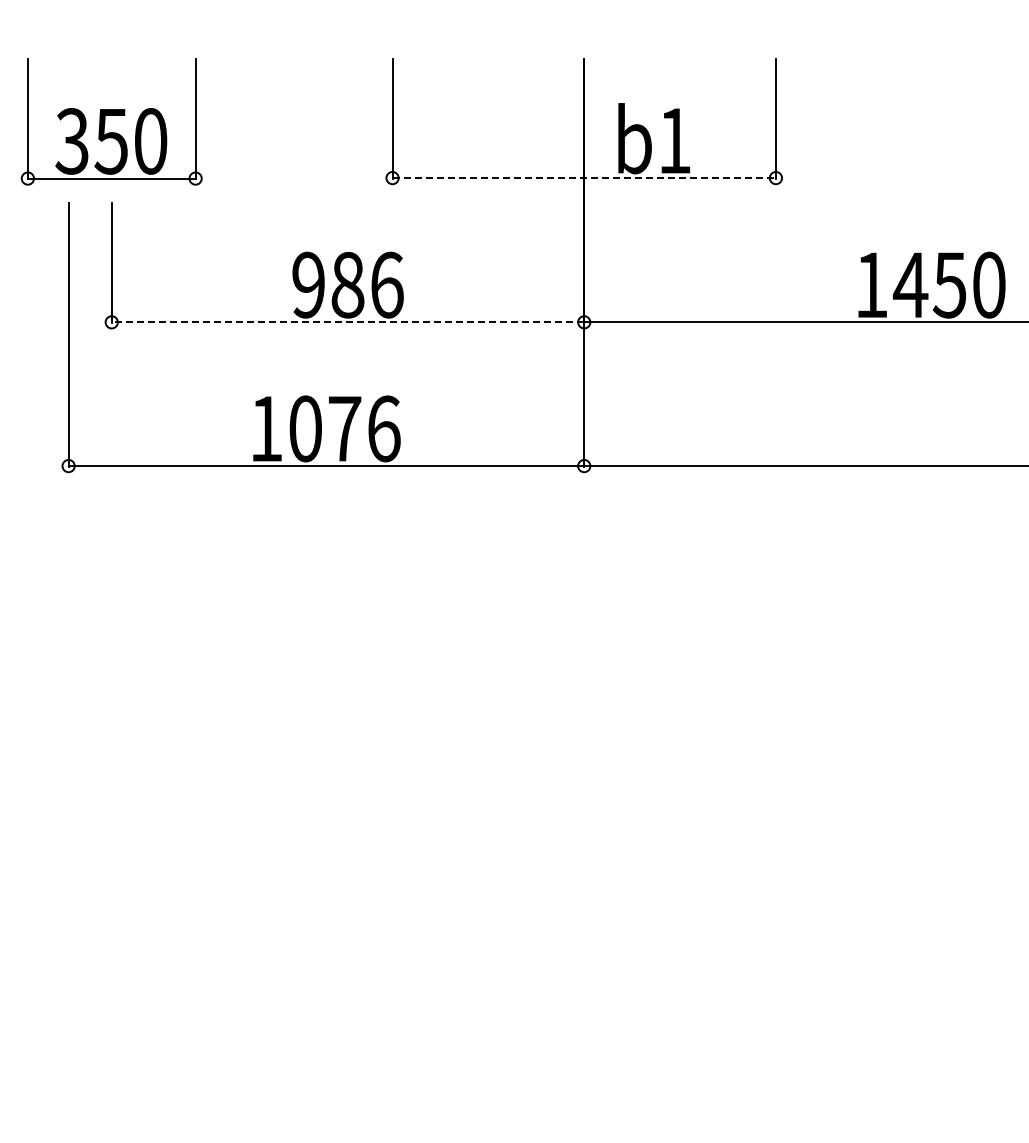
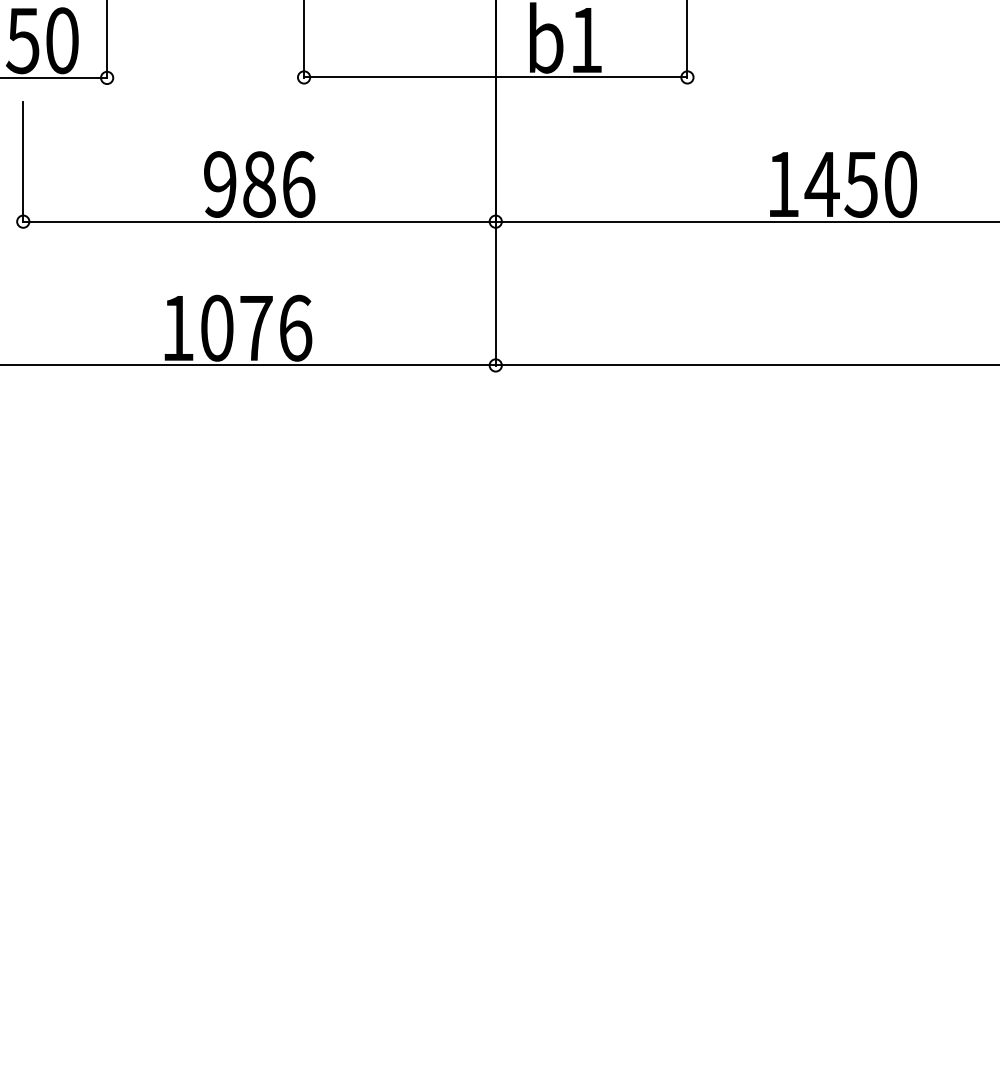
line: (584, 178) -> (496, 77), dashed -> solid
line: (347, 322) -> (259, 221), dashed -> solid

